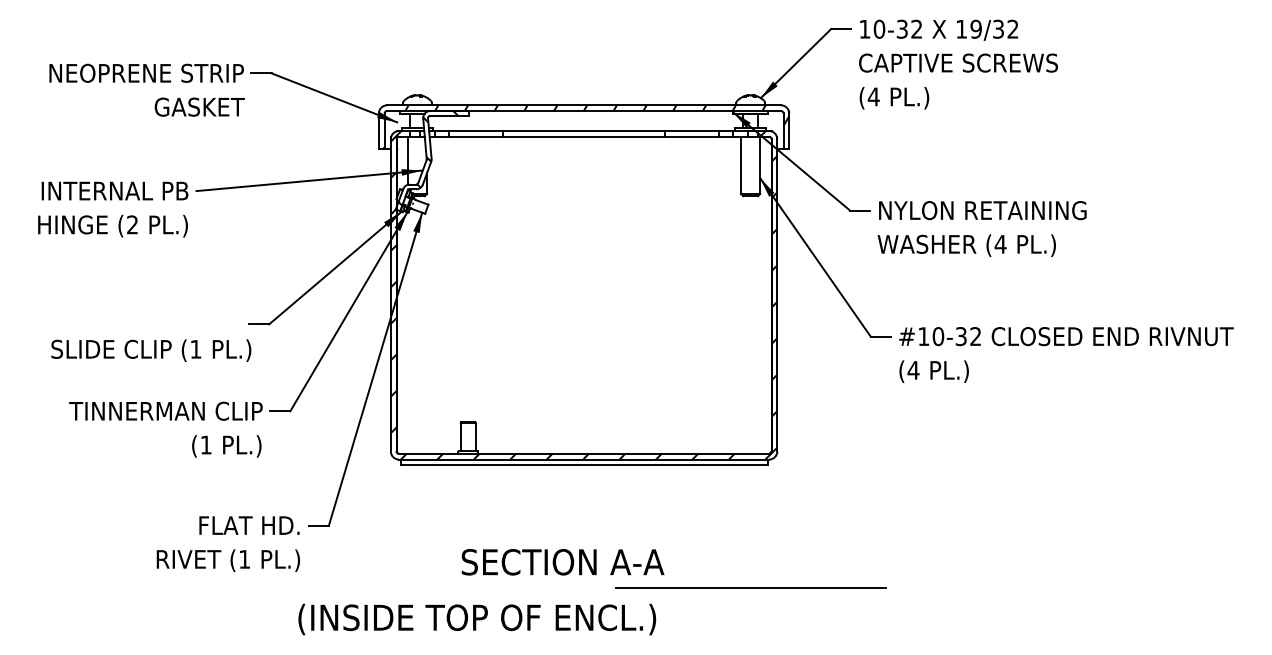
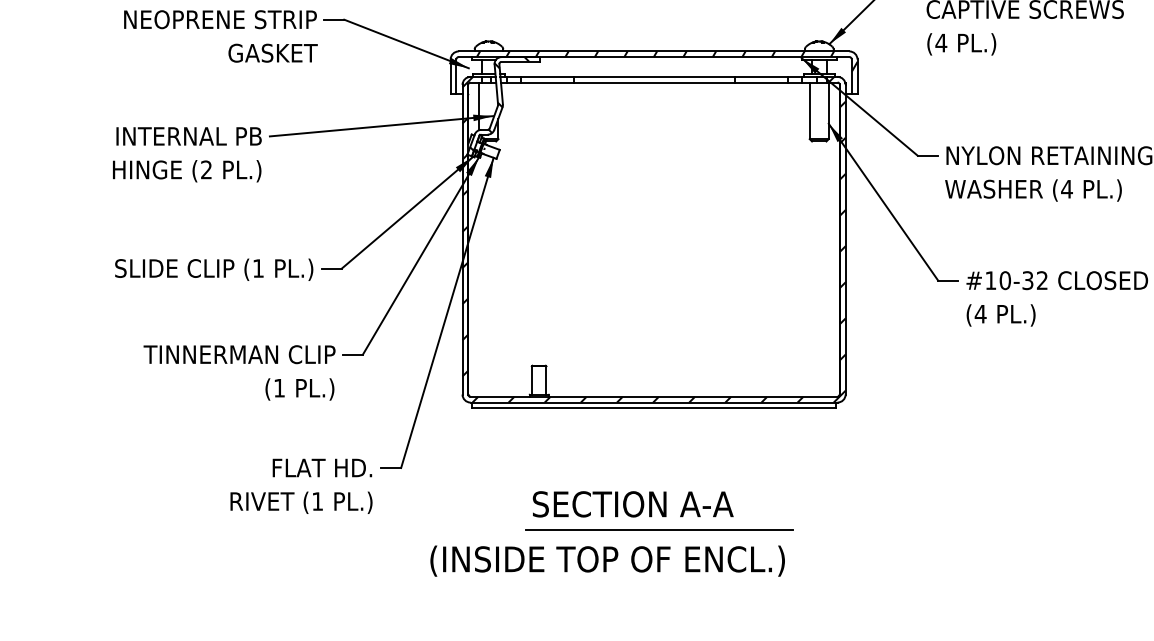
text: (151, 350) -> (214, 269), moved
line: (750, 587) -> (659, 529), moved
text: (477, 619) -> (607, 561), moved

